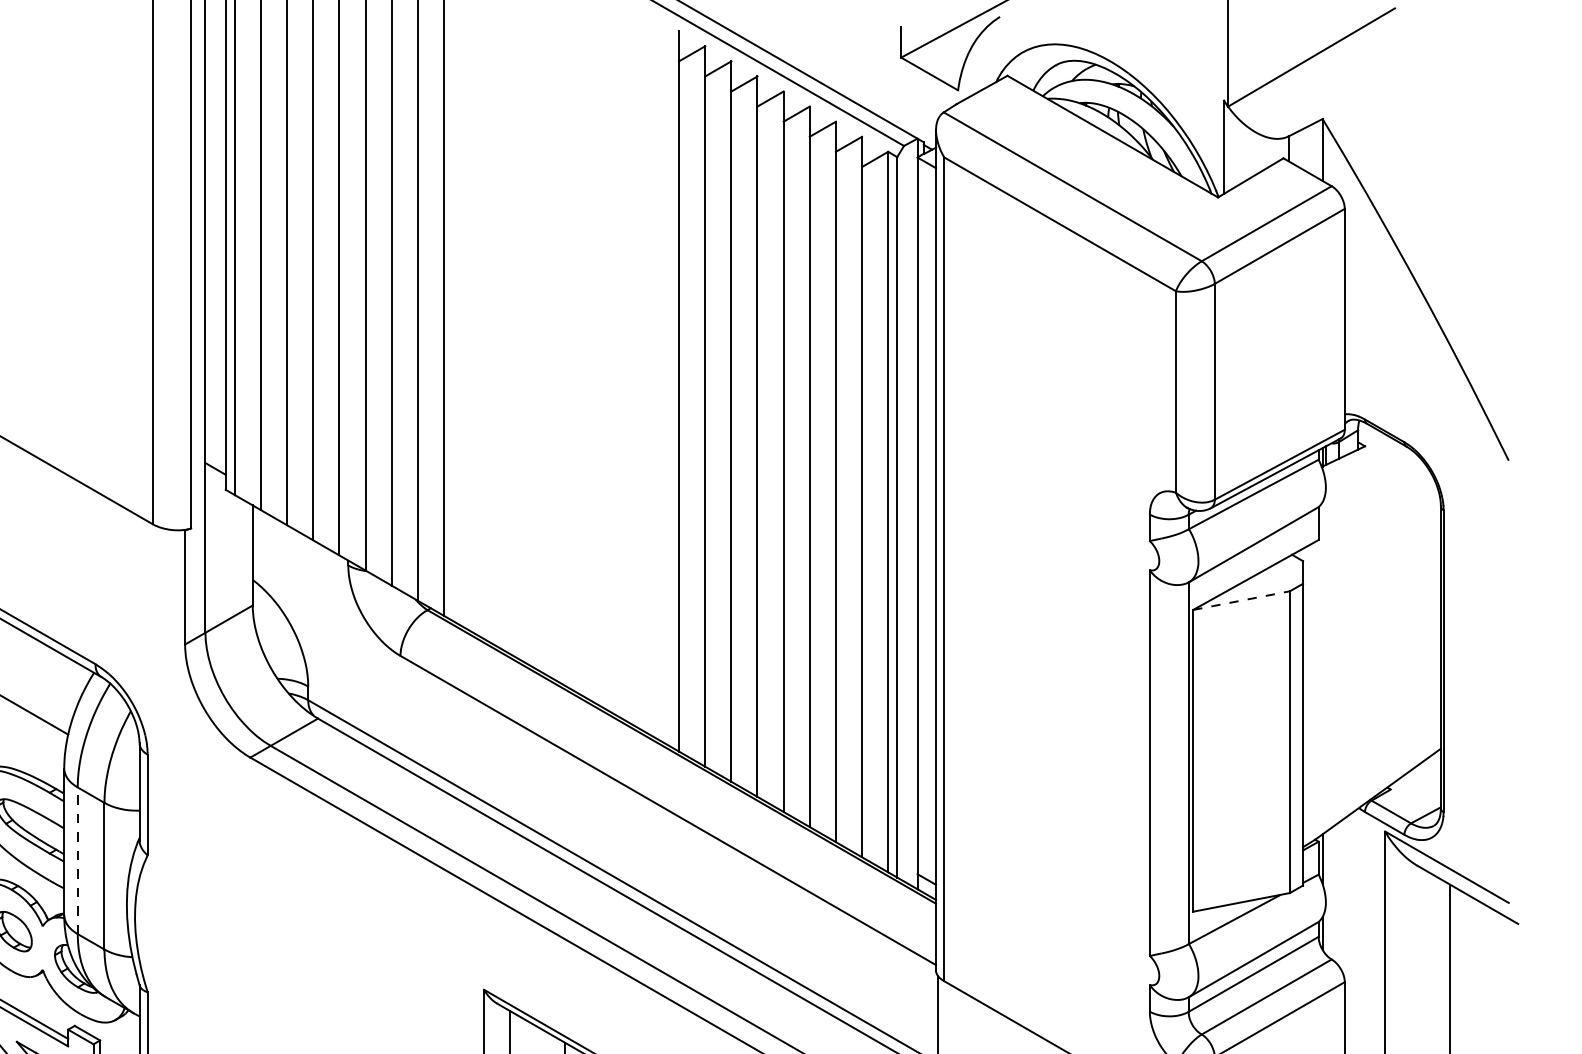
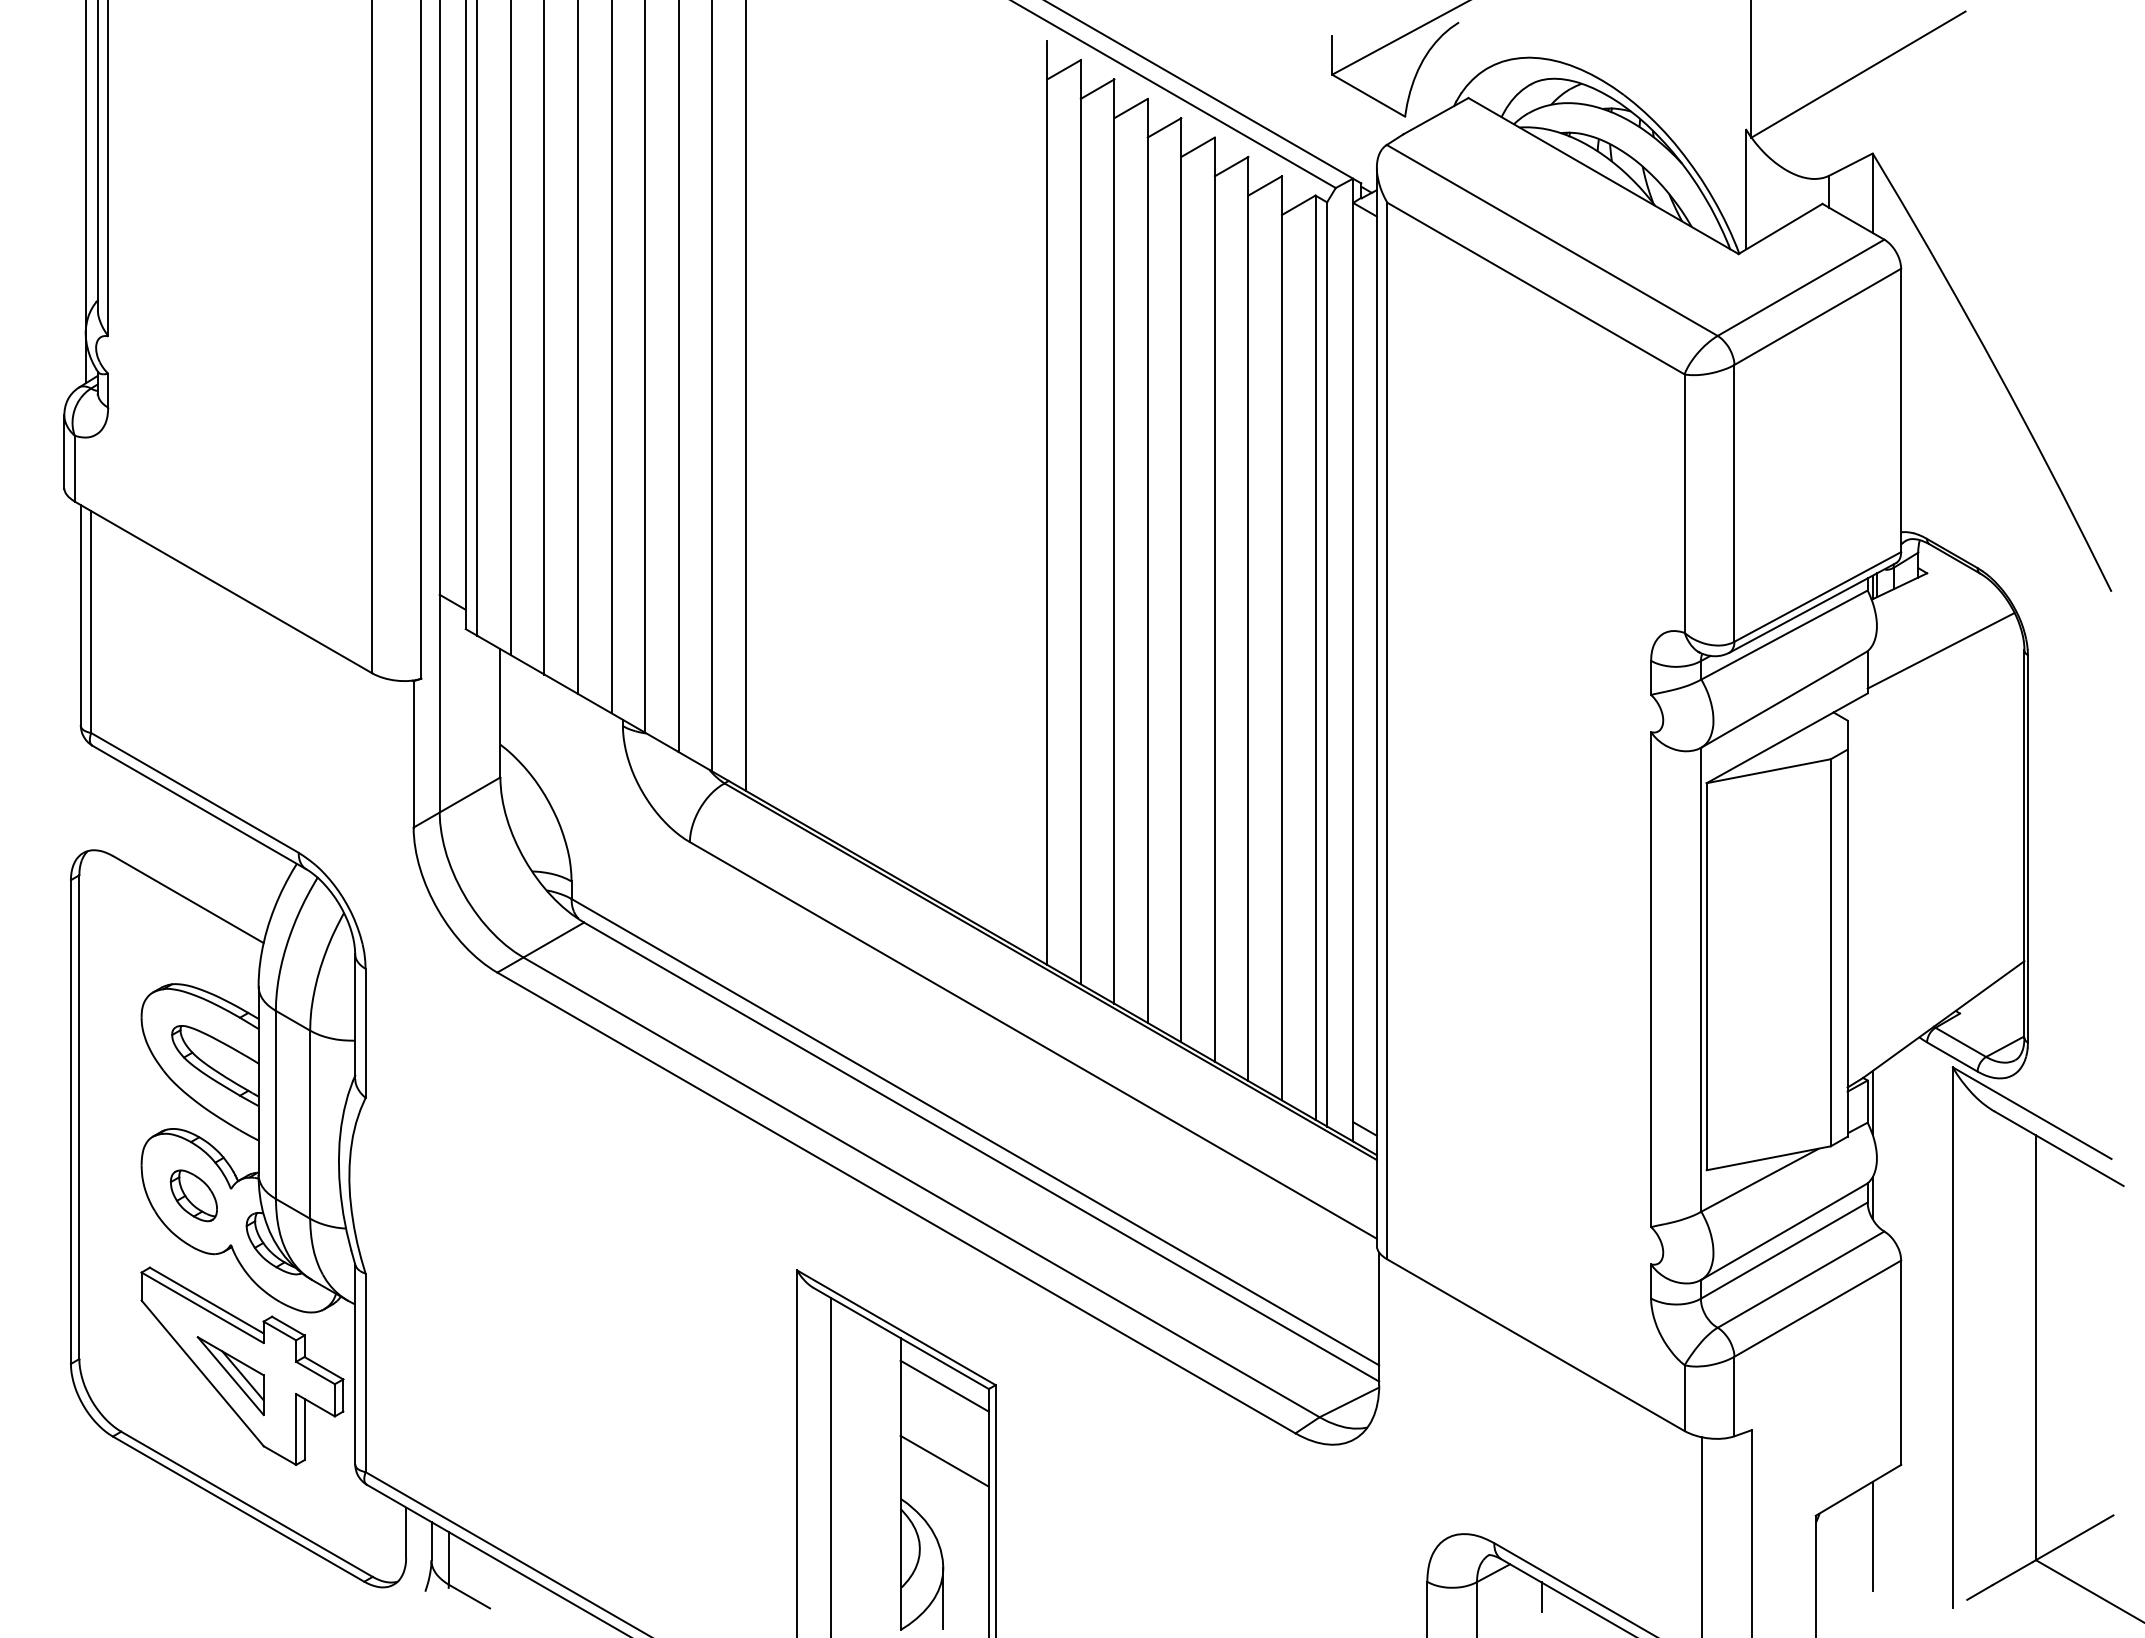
line: (1375, 506) -> (1940, 650), added
line: (1242, 600) -> (1769, 771), dashed -> solid
line: (77, 860) -> (275, 1104), dashed -> solid

